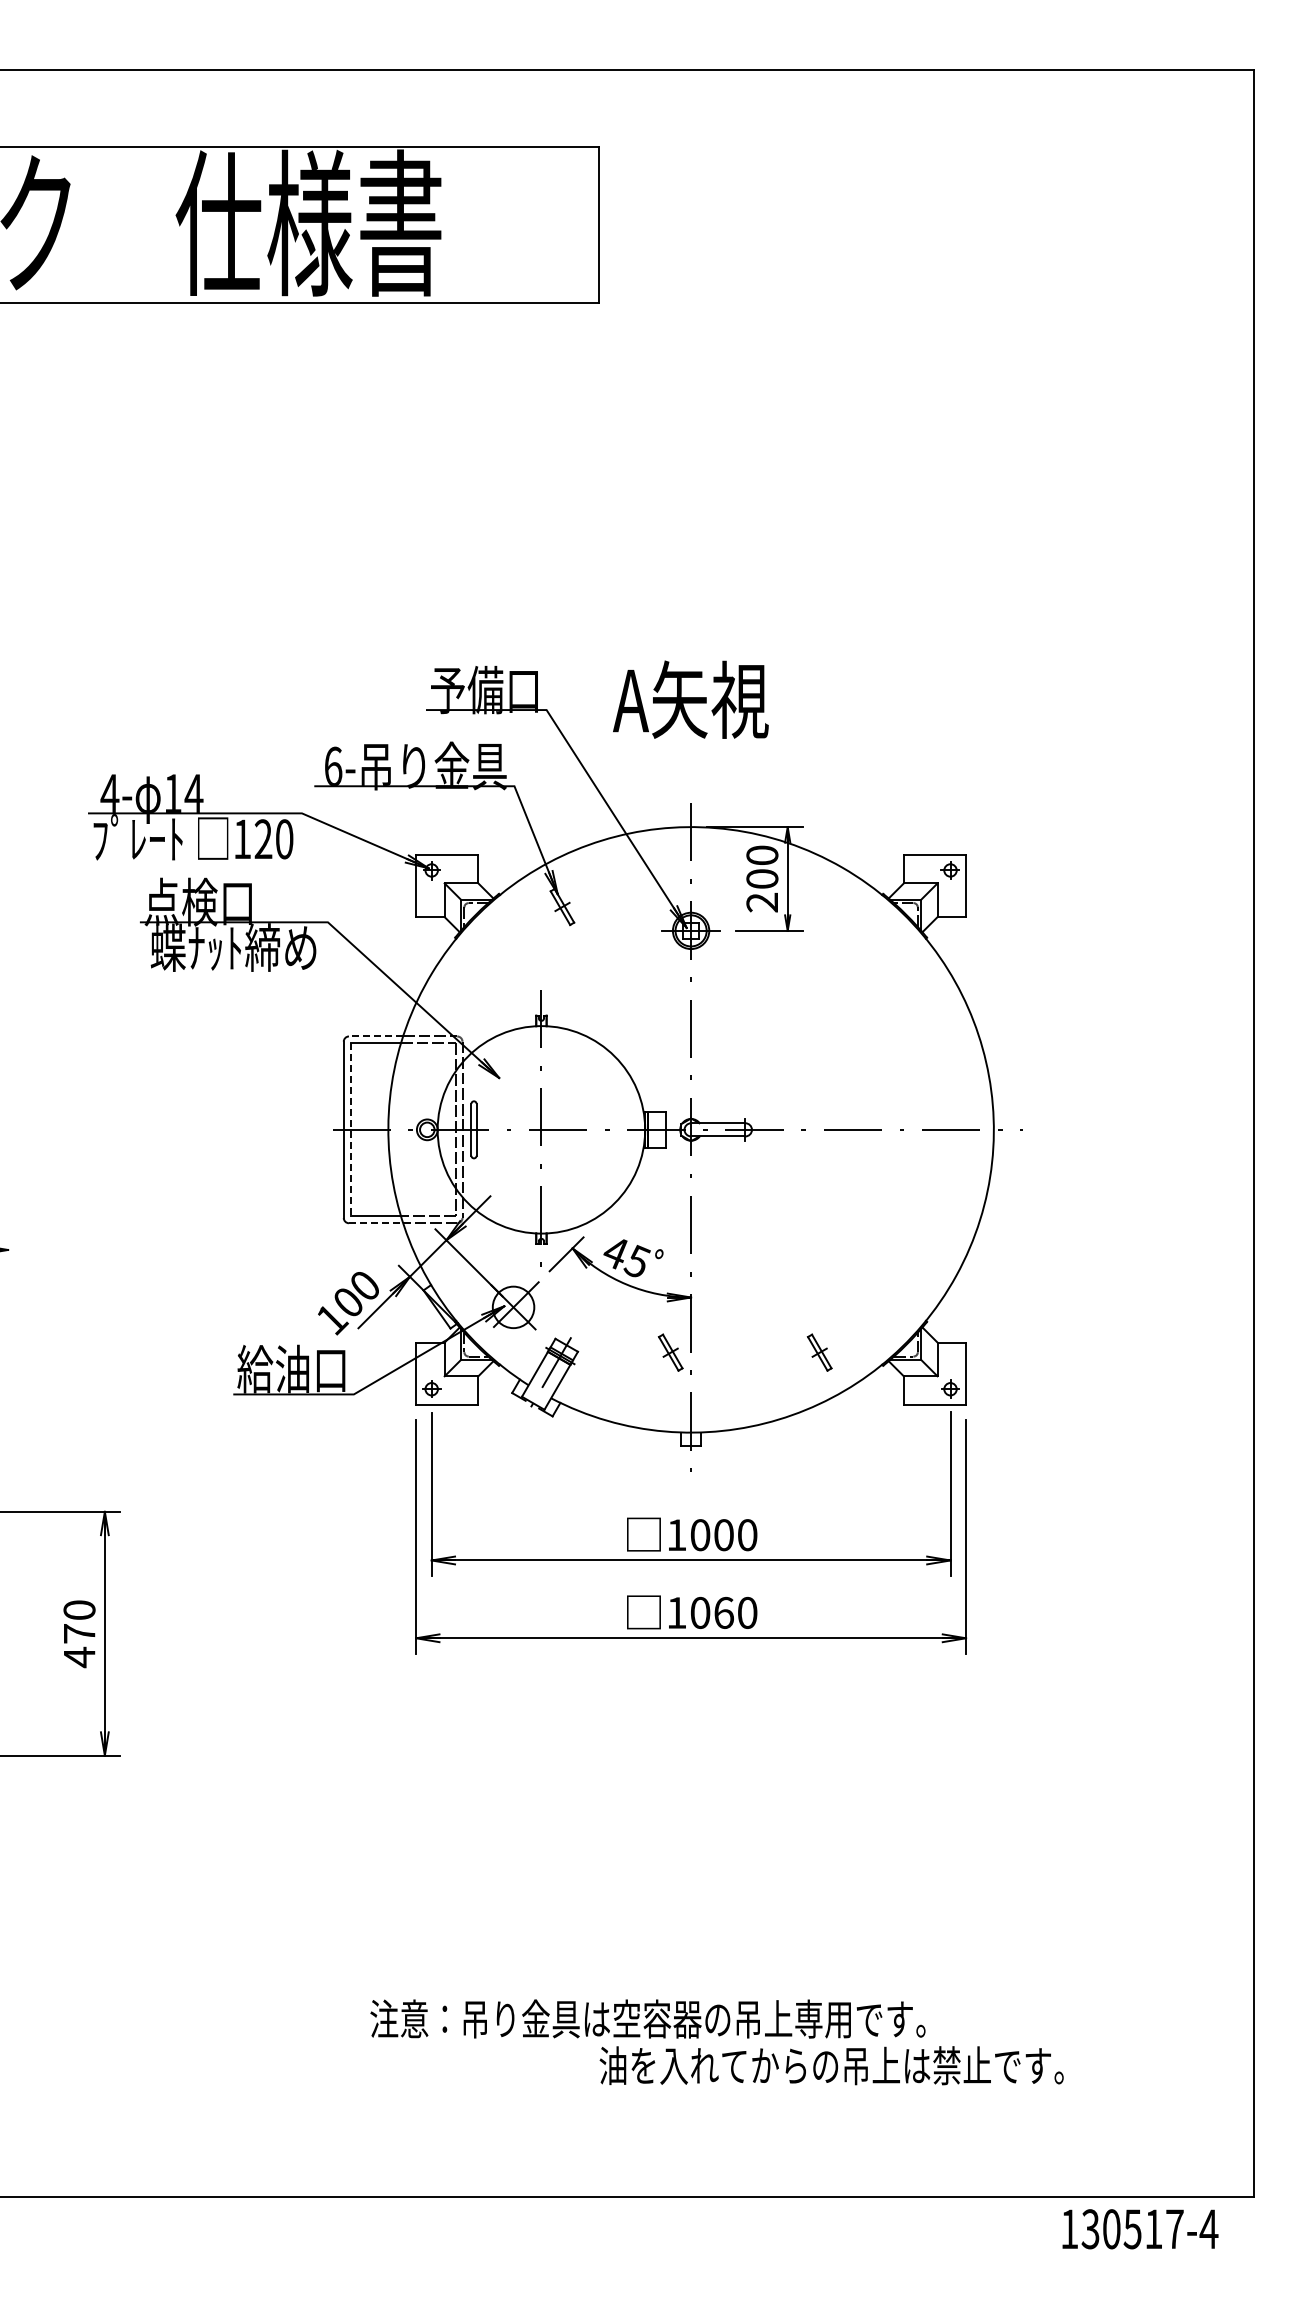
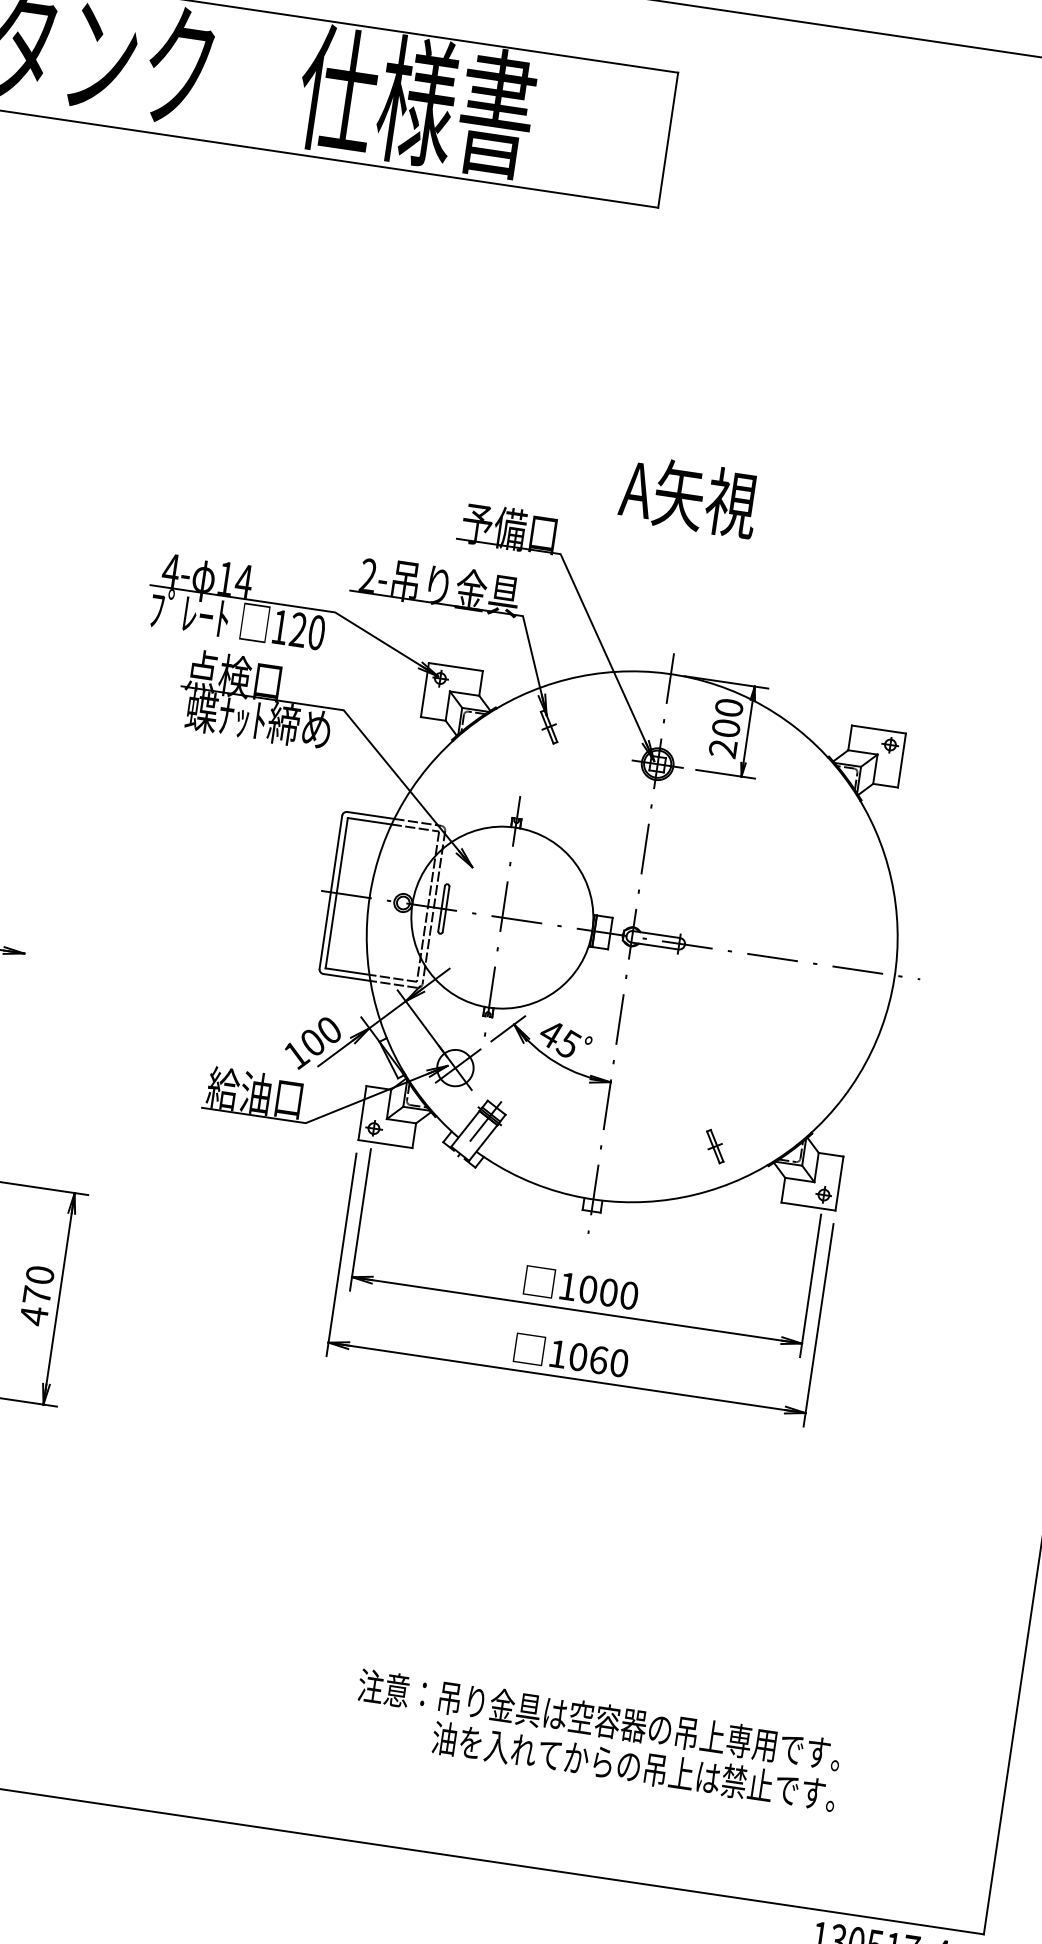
text: (690, 699) -> (688, 496), moved
text: (333, 765) -> (368, 574), 6- -> 2-
line: (375, 1036) -> (370, 815), dashed -> solid
line: (350, 1129) -> (336, 892), dashed -> solid
line: (376, 1223) -> (347, 977), dashed -> solid
part: (670, 1352) -> (585, 1127), removed
text: (647, 2018) -> (599, 1719), moved

